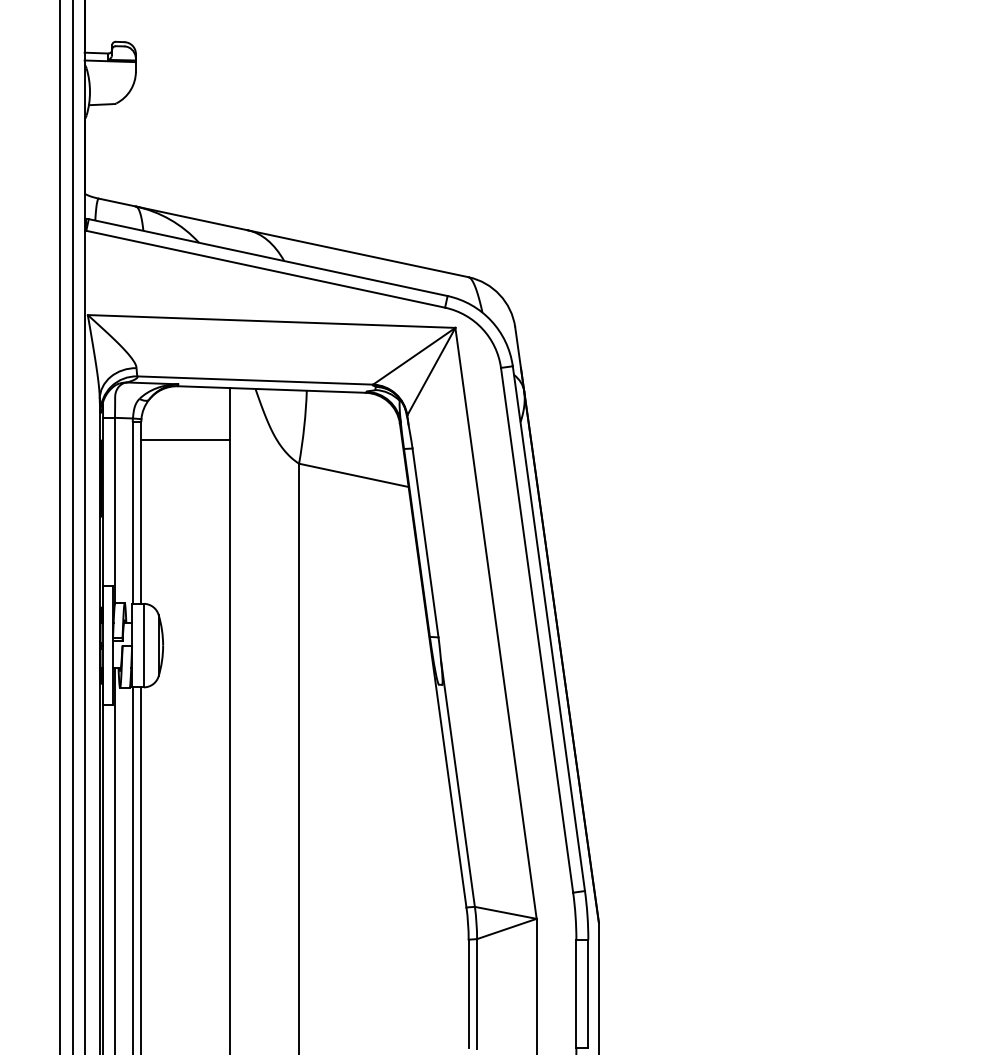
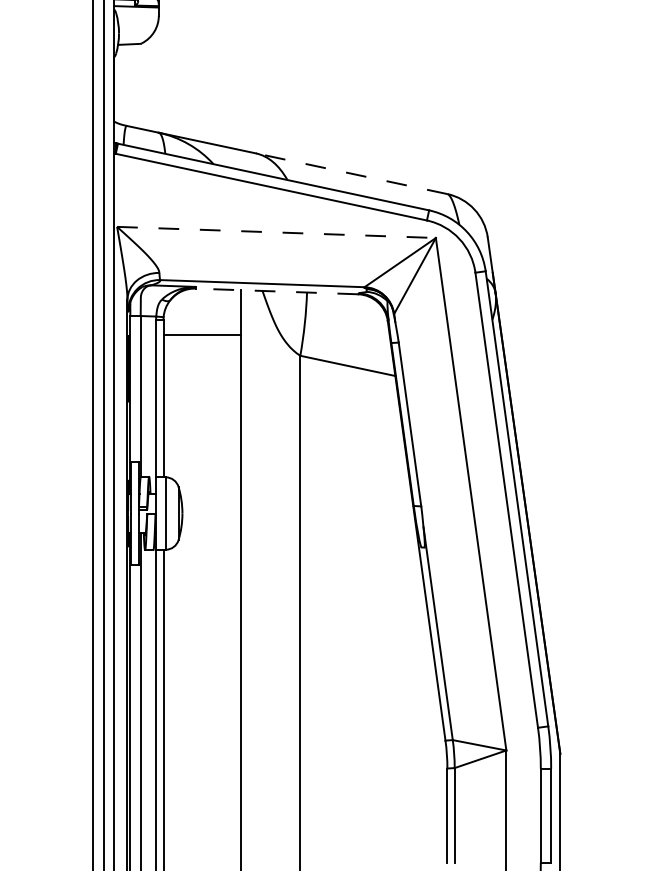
line: (358, 253) -> (351, 173), solid -> dashed
line: (271, 321) -> (276, 232), solid -> dashed
line: (272, 389) -> (277, 291), solid -> dashed

